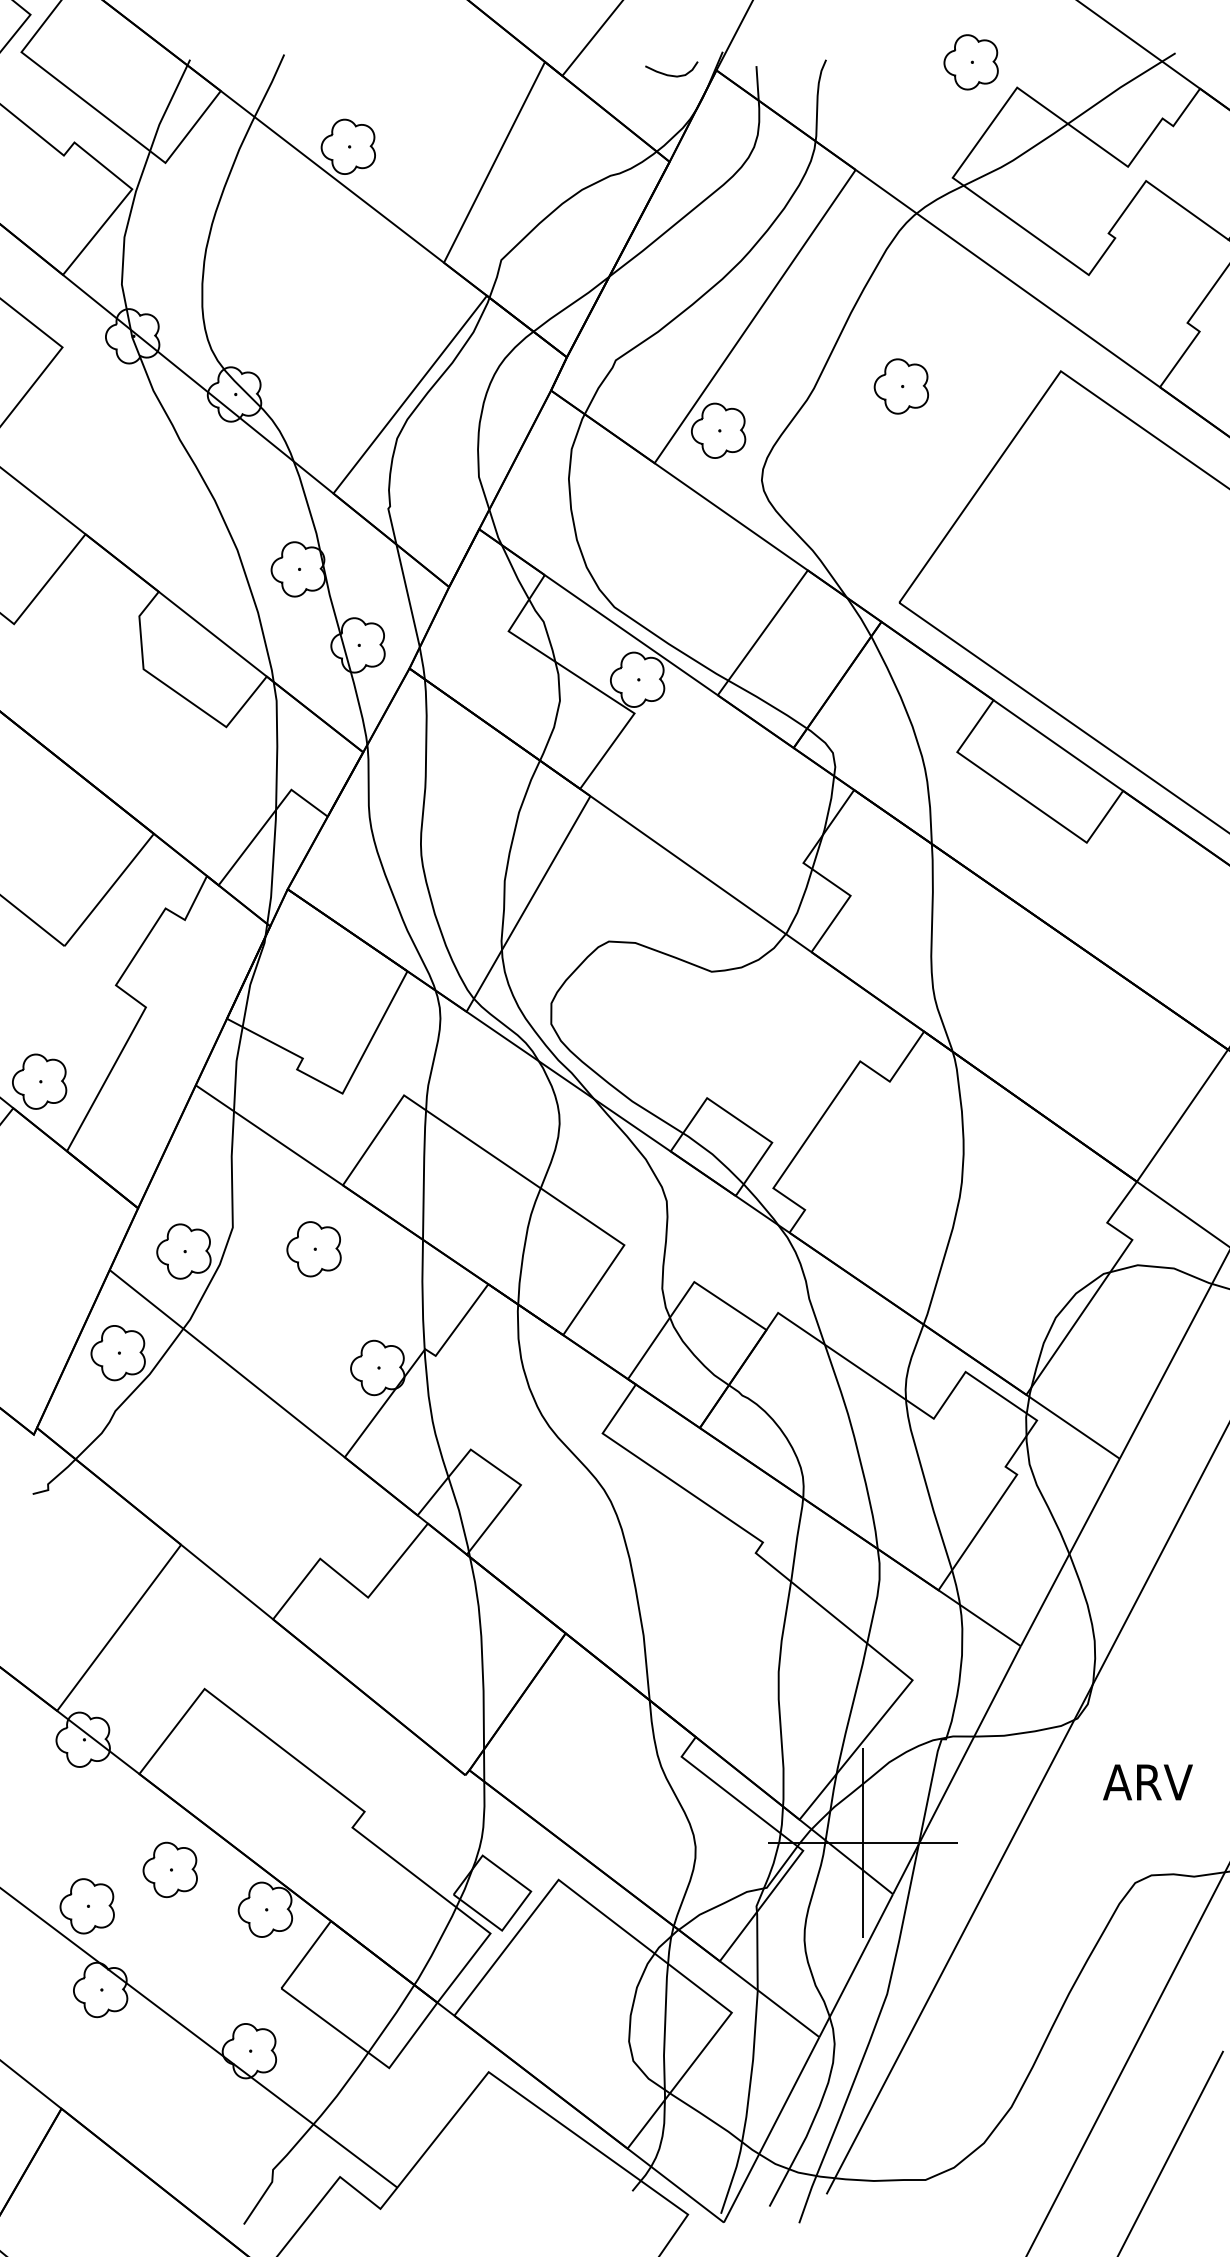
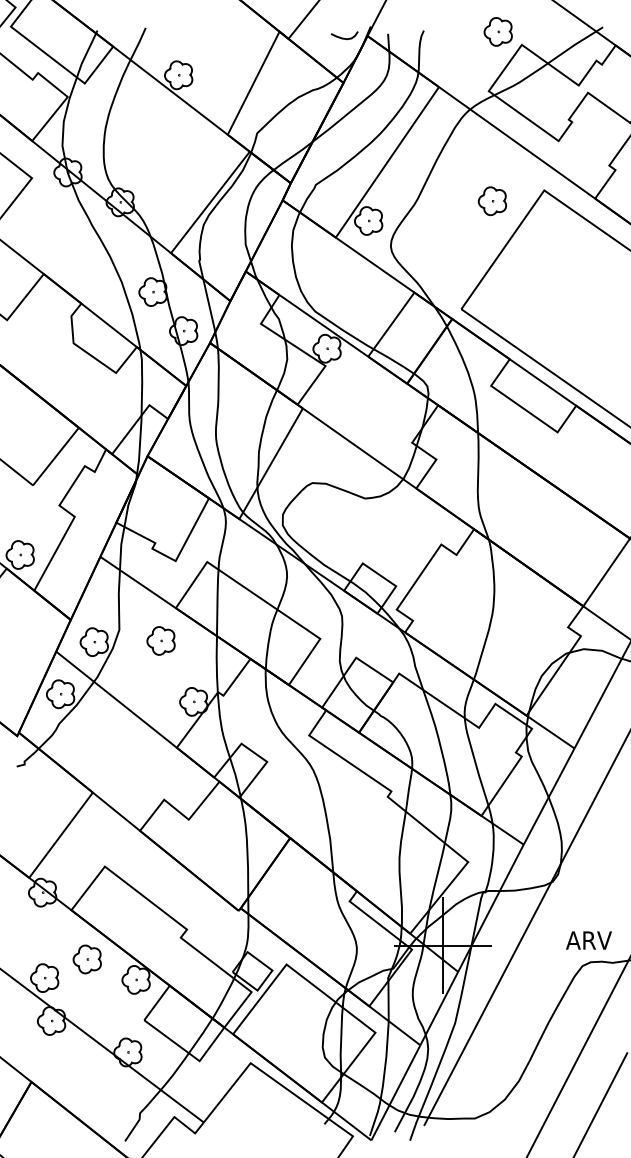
part: (901, 386) -> (492, 201), moved
text: (1147, 1782) -> (588, 940), moved

